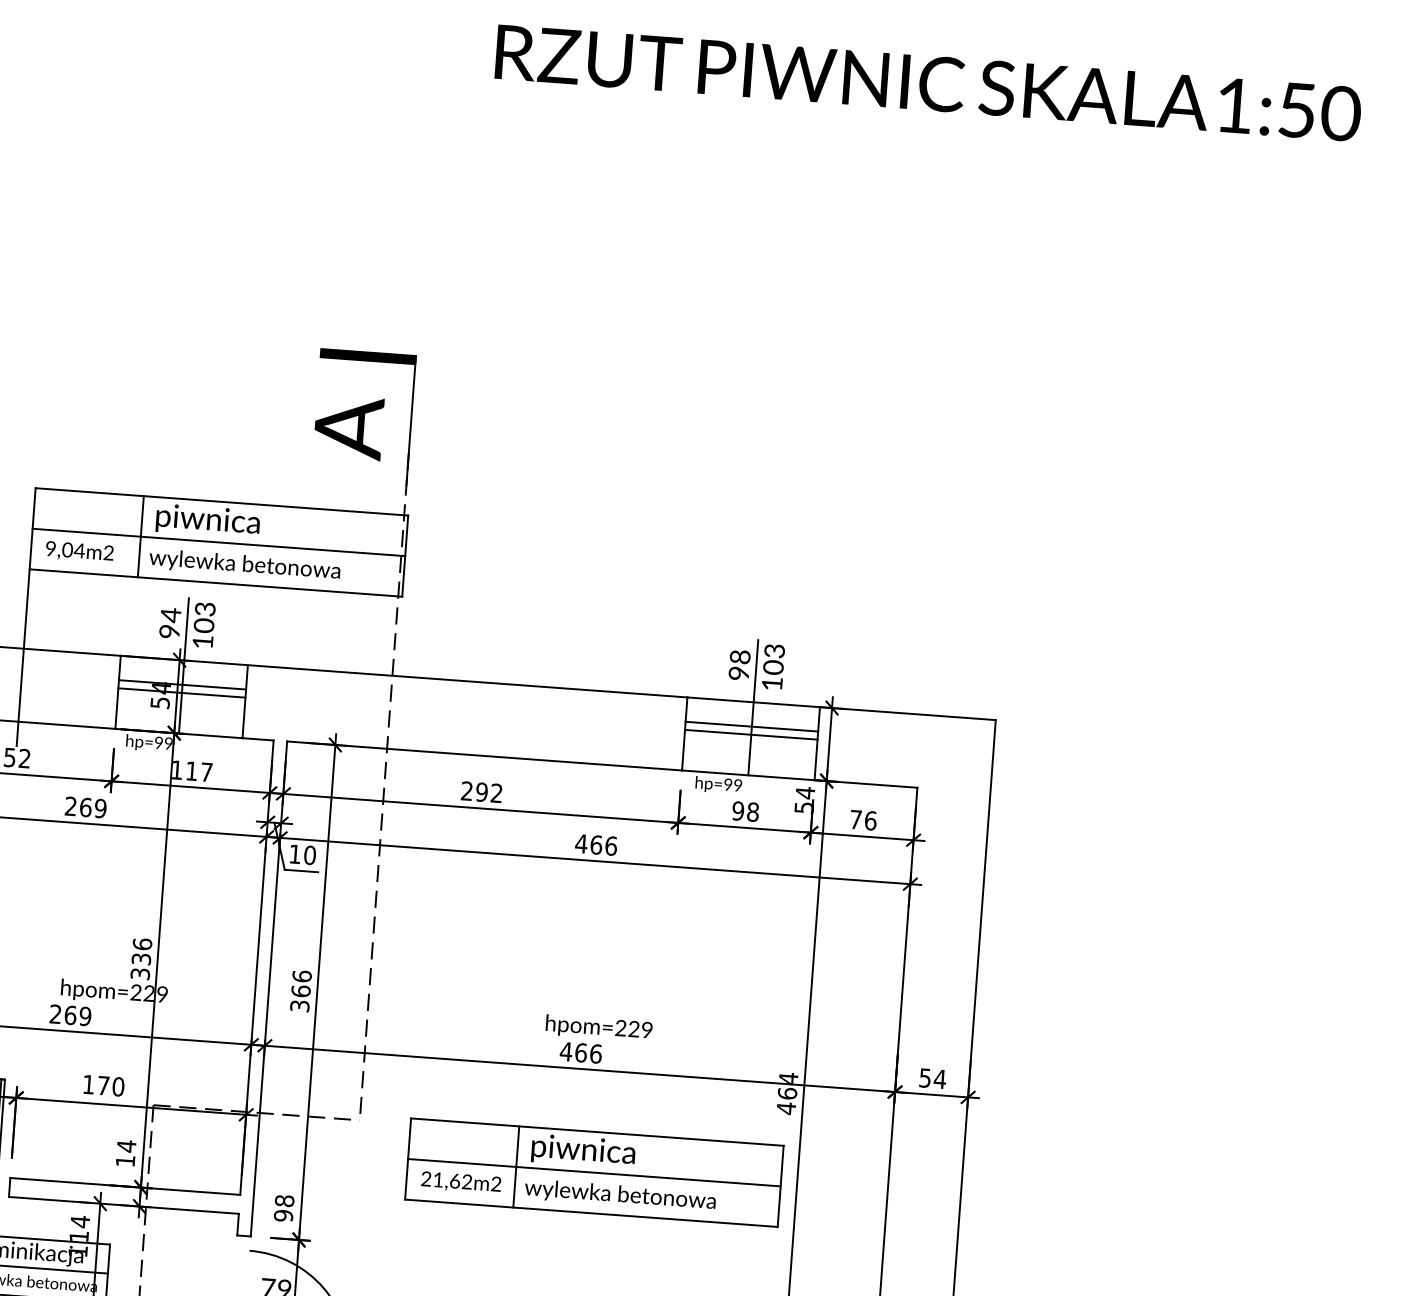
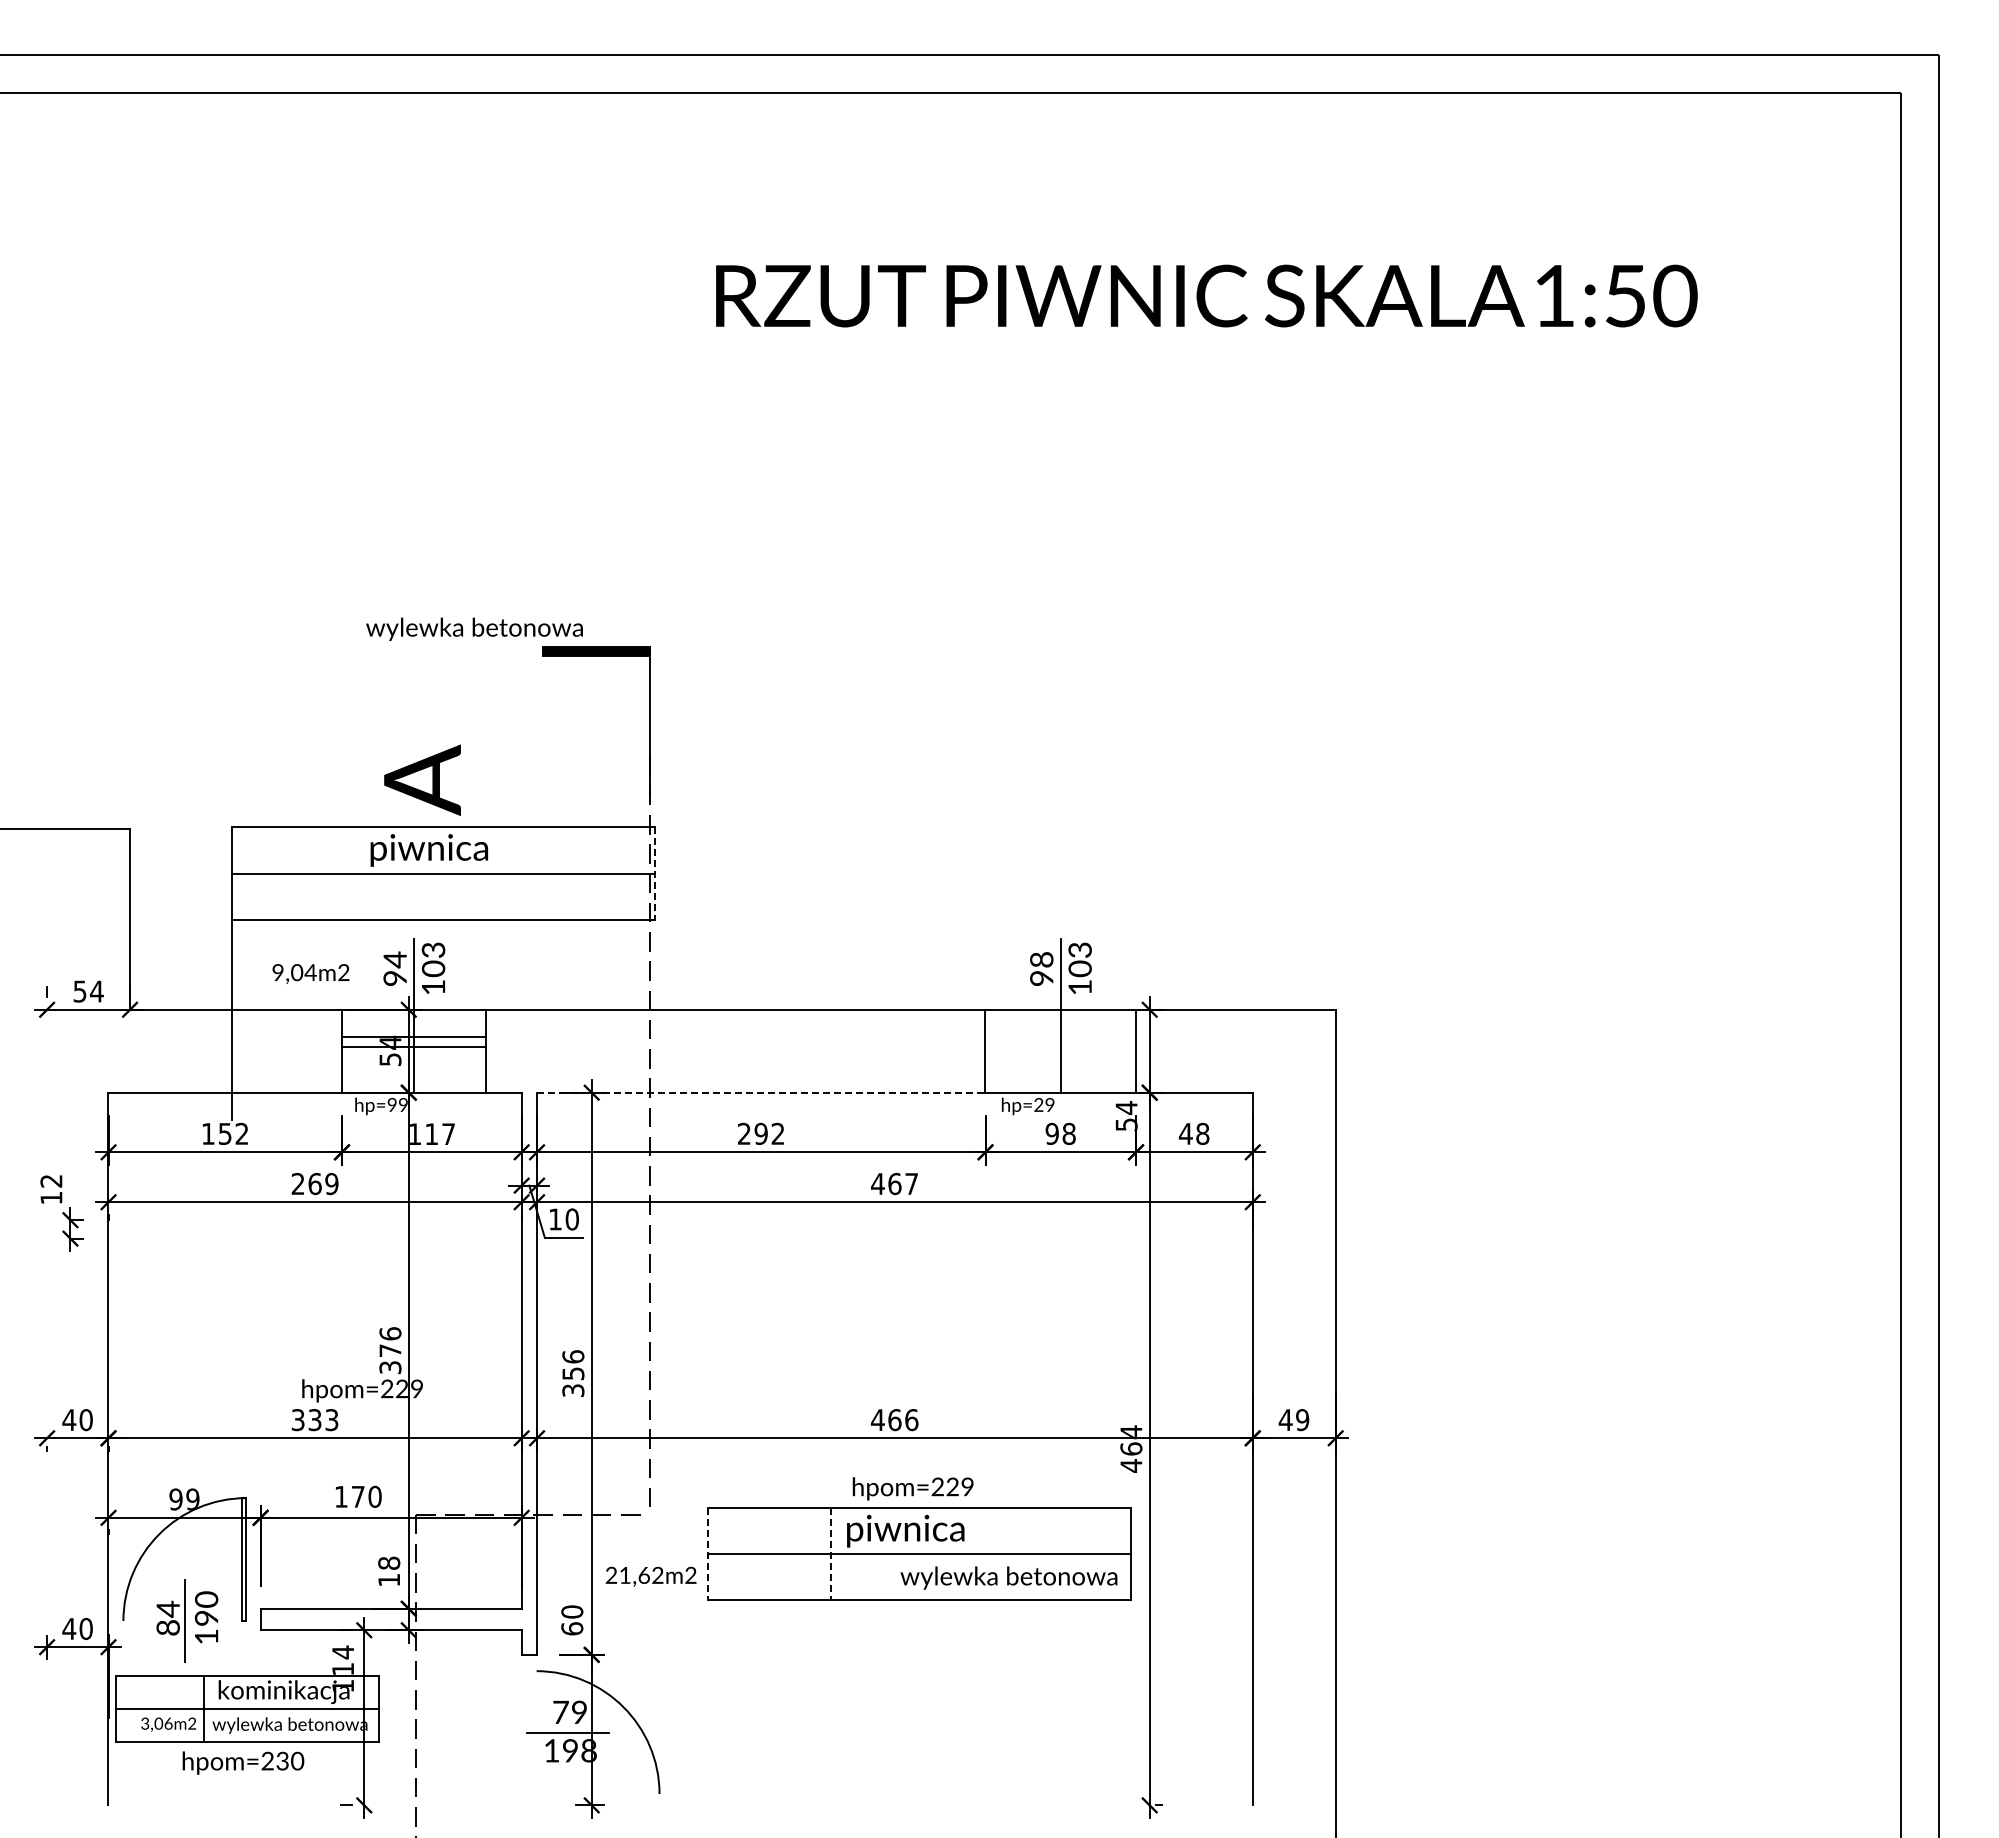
text: (348, 427) -> (422, 779), moved
line: (140, 536) -> (354, 873), removed
text: (79, 551) -> (310, 973), moved
line: (404, 556) -> (654, 874), solid -> dashed
text: (244, 564) -> (474, 628), moved
line: (751, 726) -> (1060, 1037), removed
line: (751, 734) -> (1060, 1046), removed
line: (484, 755) -> (761, 1092), solid -> dashed
text: (727, 785) -> (1038, 1105), hp=99 -> hp=29
text: (862, 819) -> (1193, 1133), 76 -> 48
text: (611, 845) -> (911, 1183), 466 -> 467
text: (141, 958) -> (390, 1350), 336 -> 376
text: (301, 991) -> (573, 1373), 366 -> 356
text: (70, 1015) -> (314, 1420), 269 -> 333
text: (598, 1027) -> (912, 1488), moved
text: (932, 1079) -> (1293, 1420), 54 -> 49
text: (126, 1146) -> (389, 1563), 14 -> 18
line: (408, 1159) -> (708, 1554), solid -> dashed
line: (516, 1167) -> (831, 1554), solid -> dashed
text: (460, 1182) -> (650, 1576), moved
text: (619, 1195) -> (1008, 1577), moved
text: (284, 1208) -> (572, 1620), 98 -> 60

